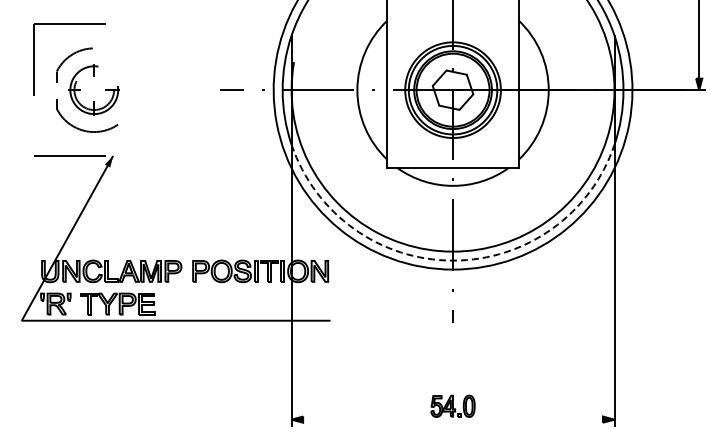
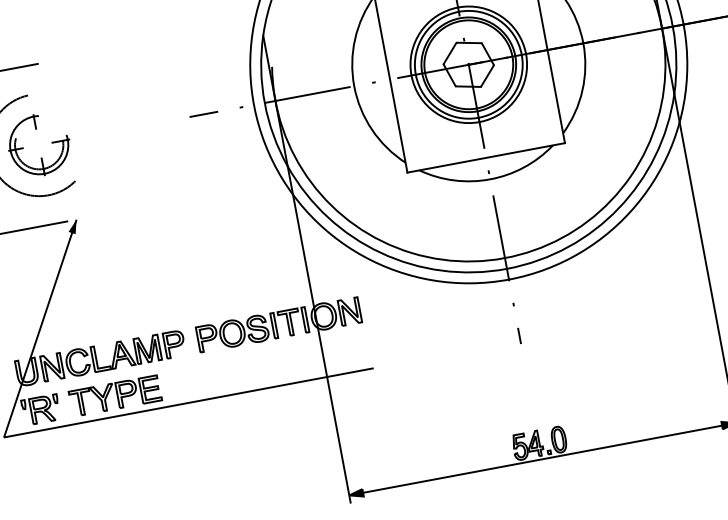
arc: (453, 260) -> (507, 268), dashed -> solid
line: (452, 419) -> (541, 459), added

